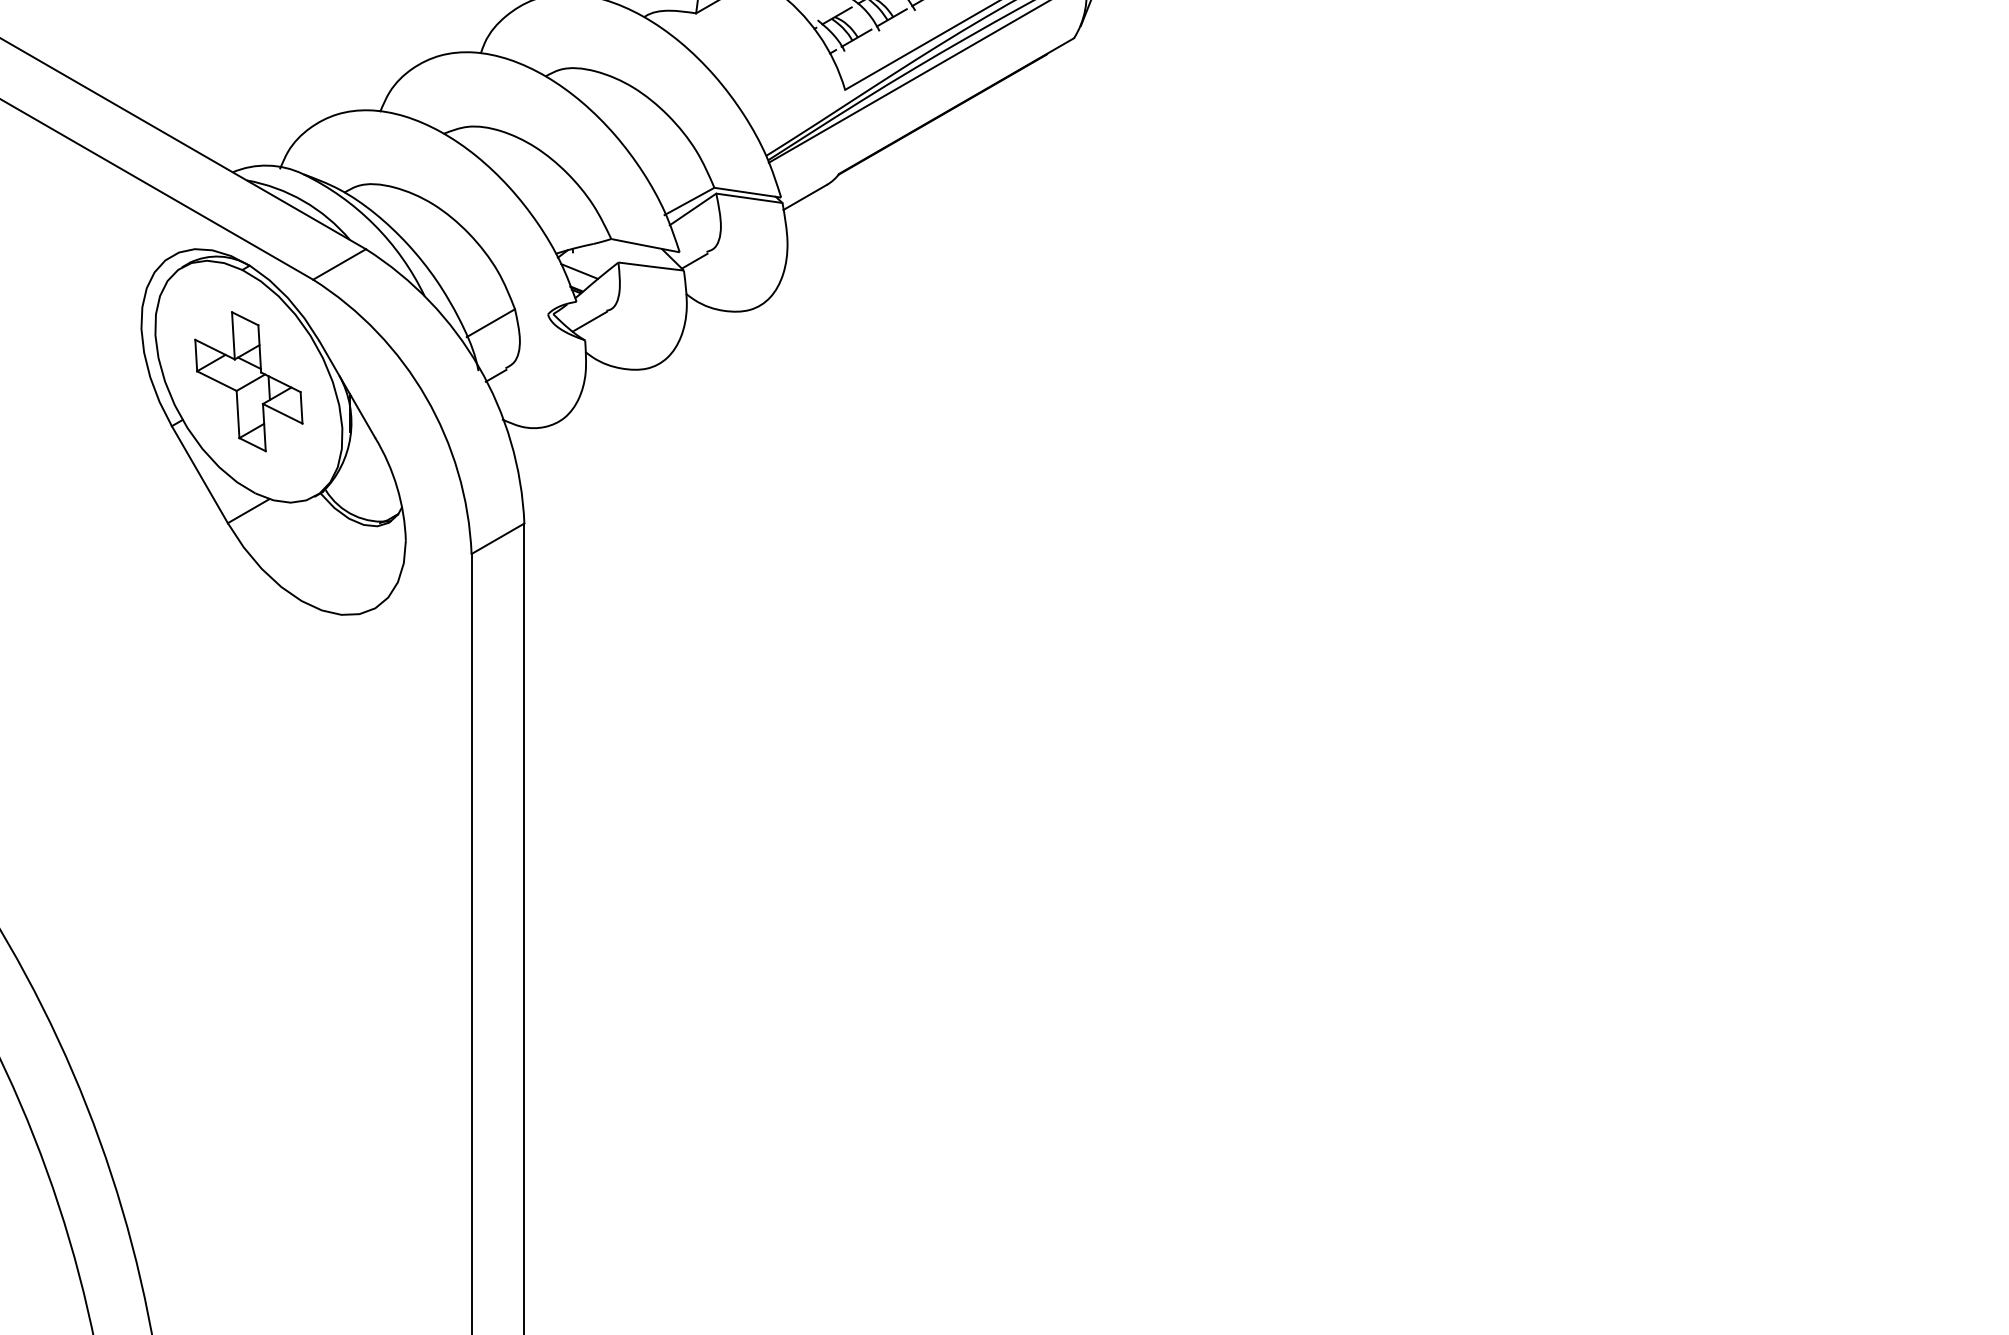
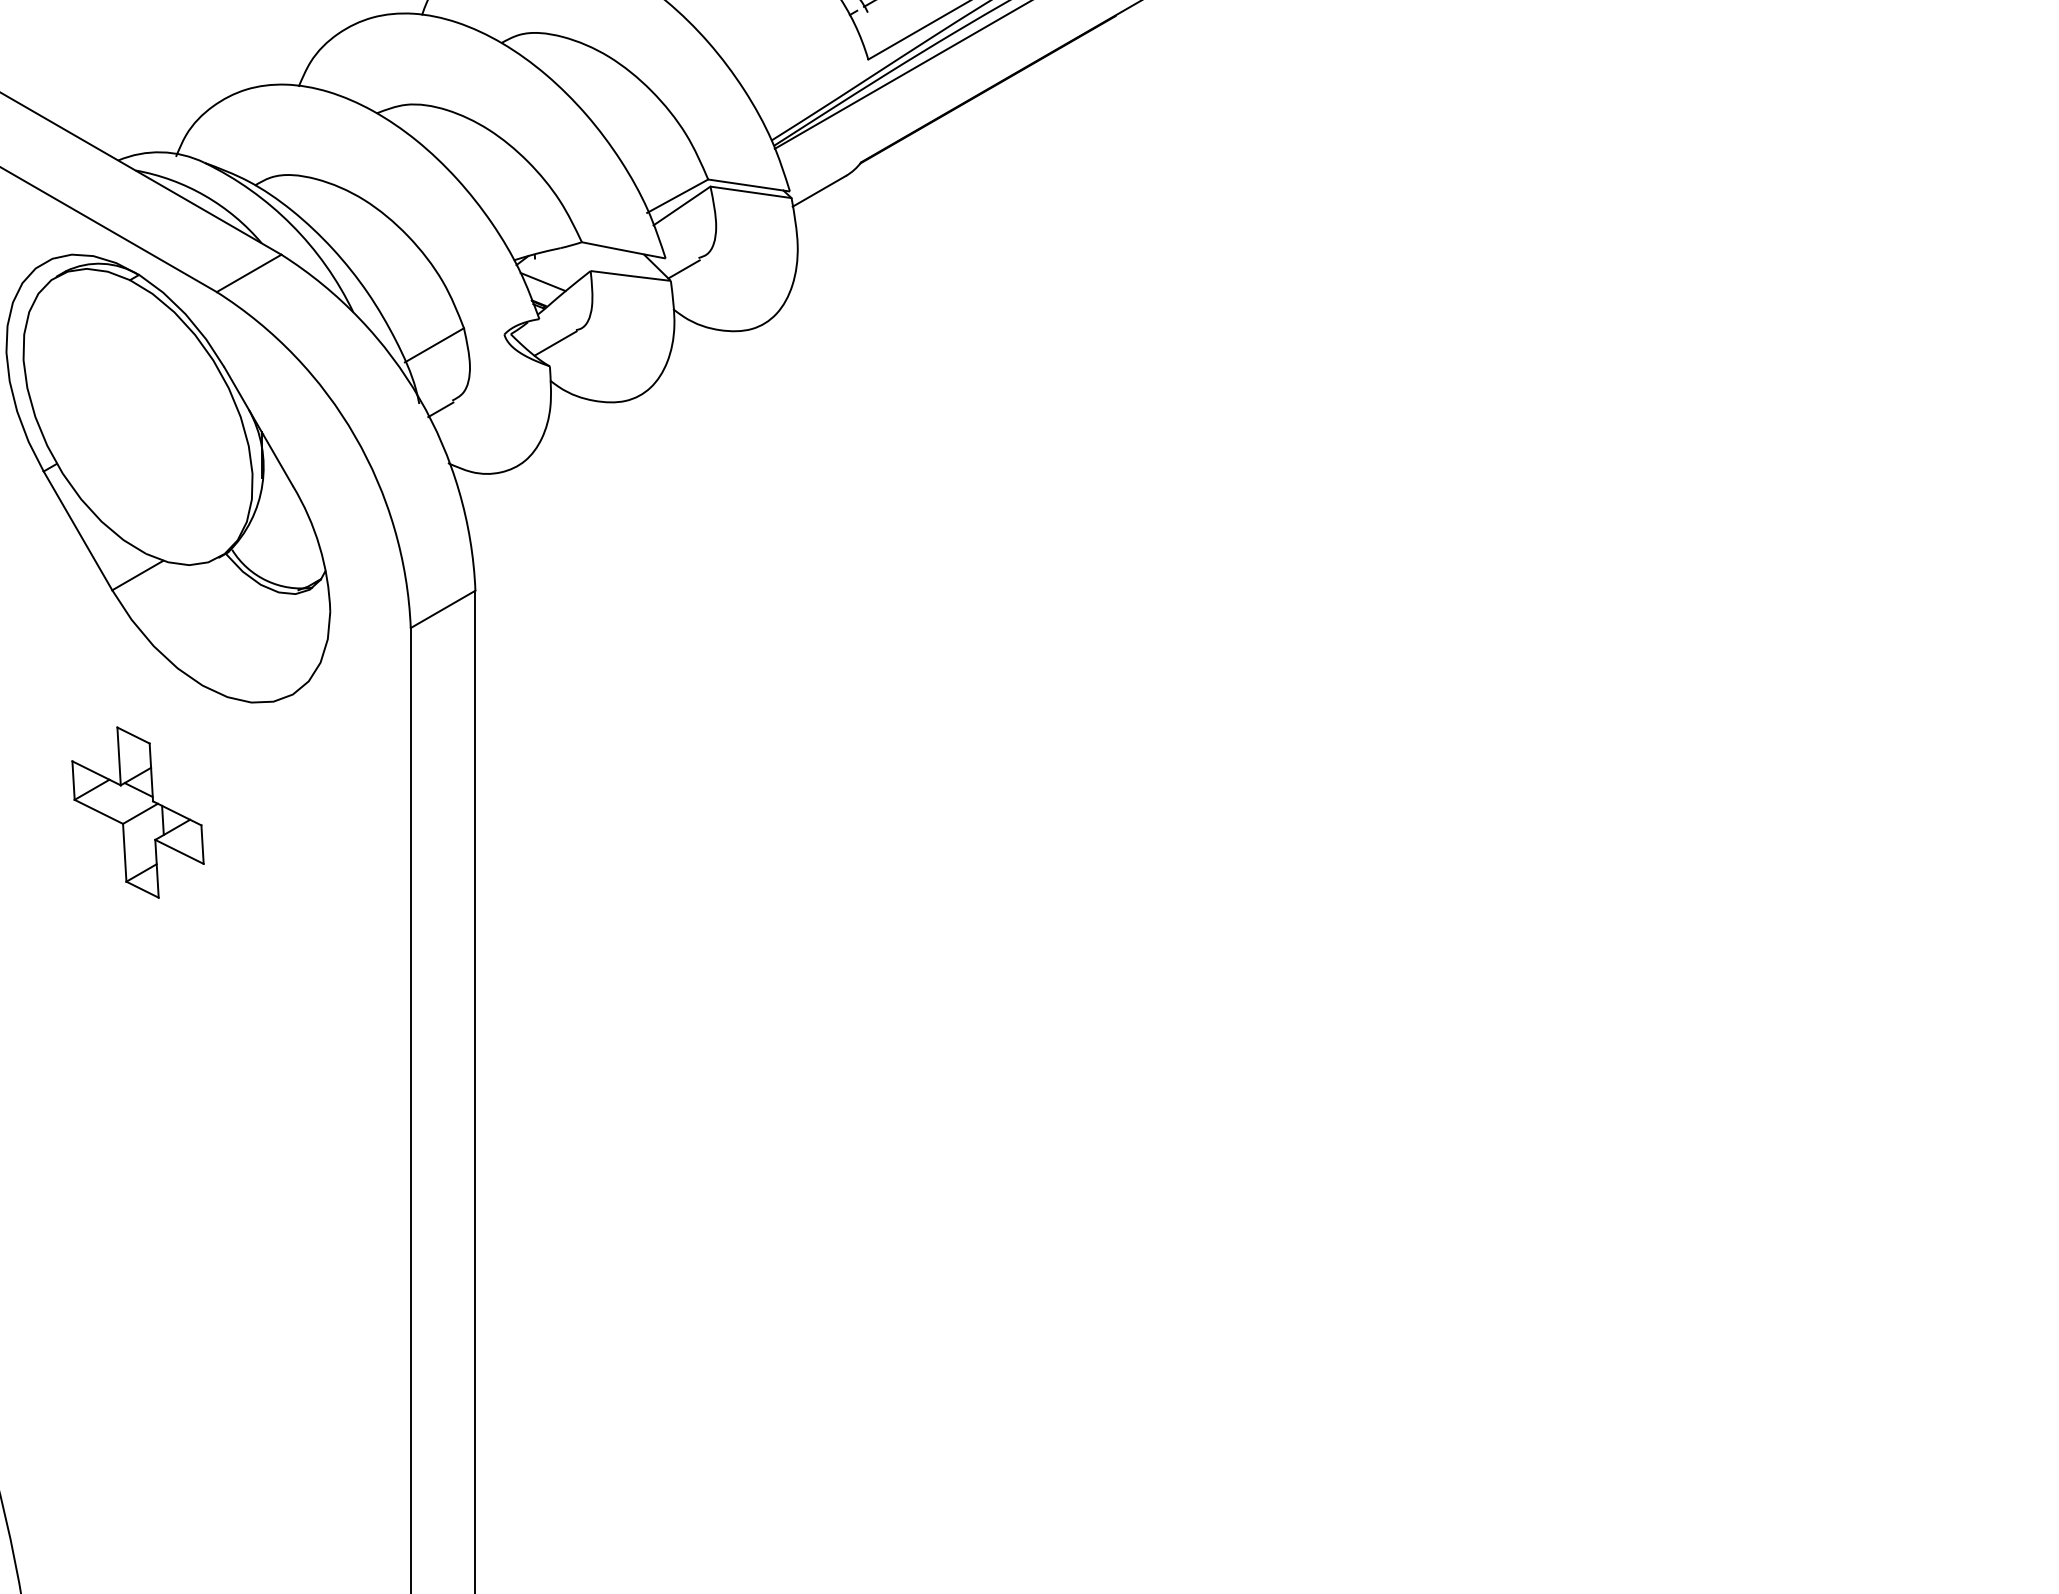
part: (248, 381) -> (137, 812), moved

